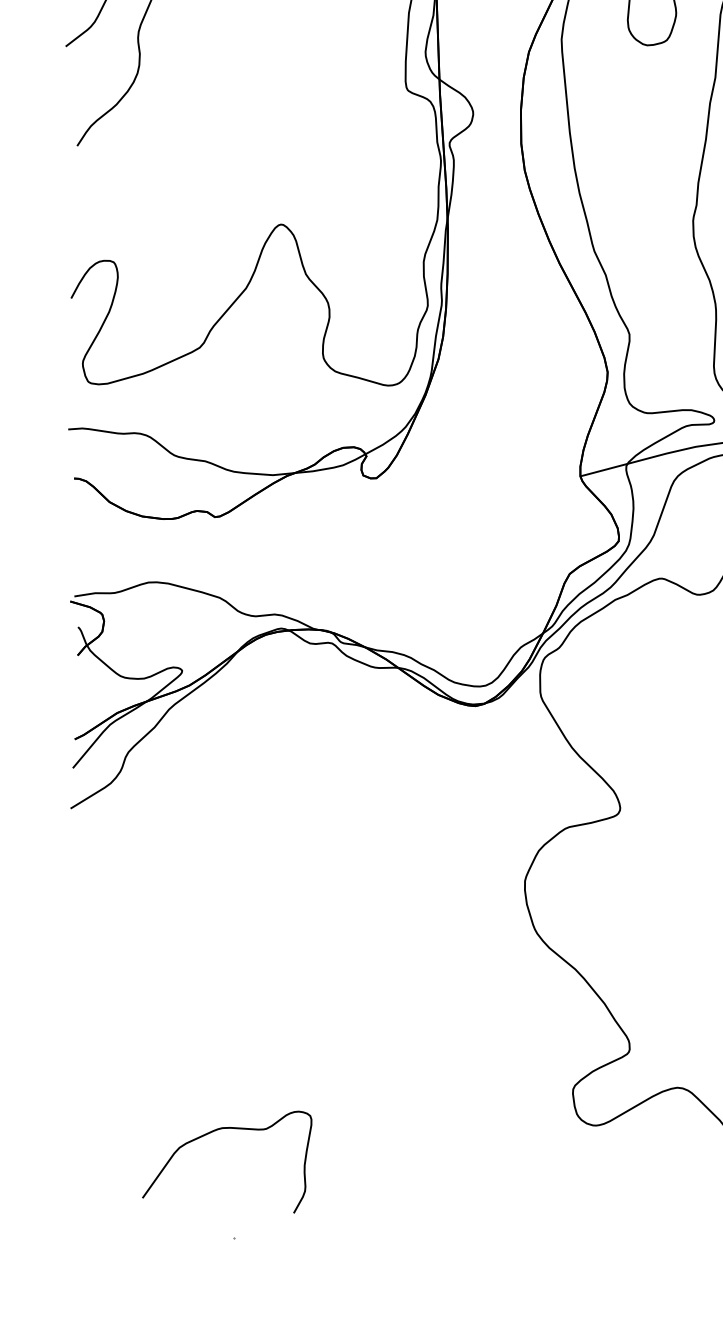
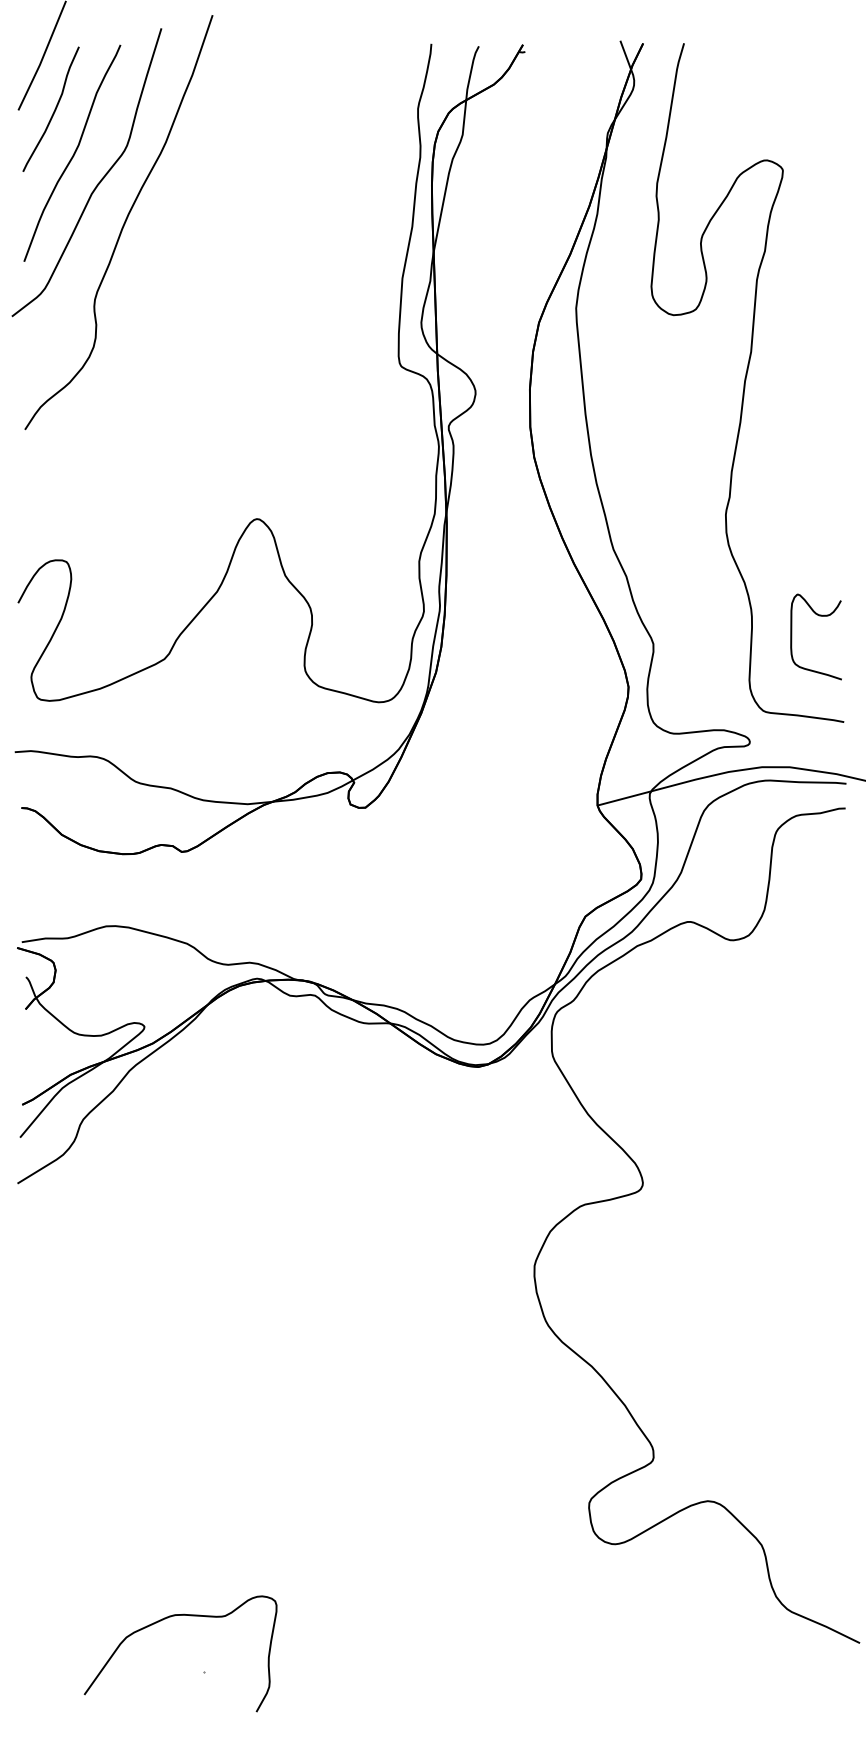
curve: (212, 1132) -> (163, 1620), moved

